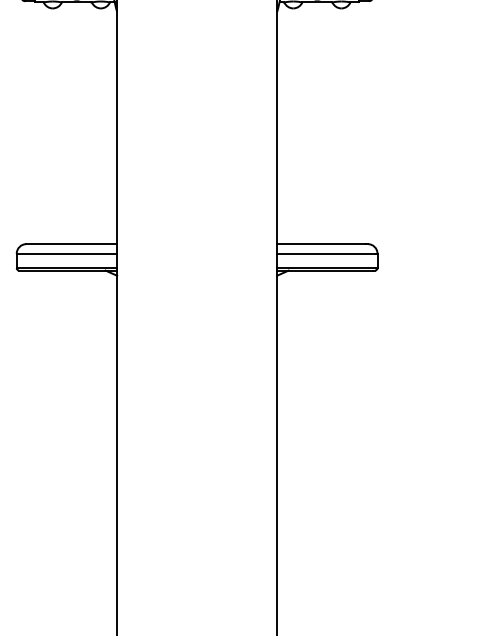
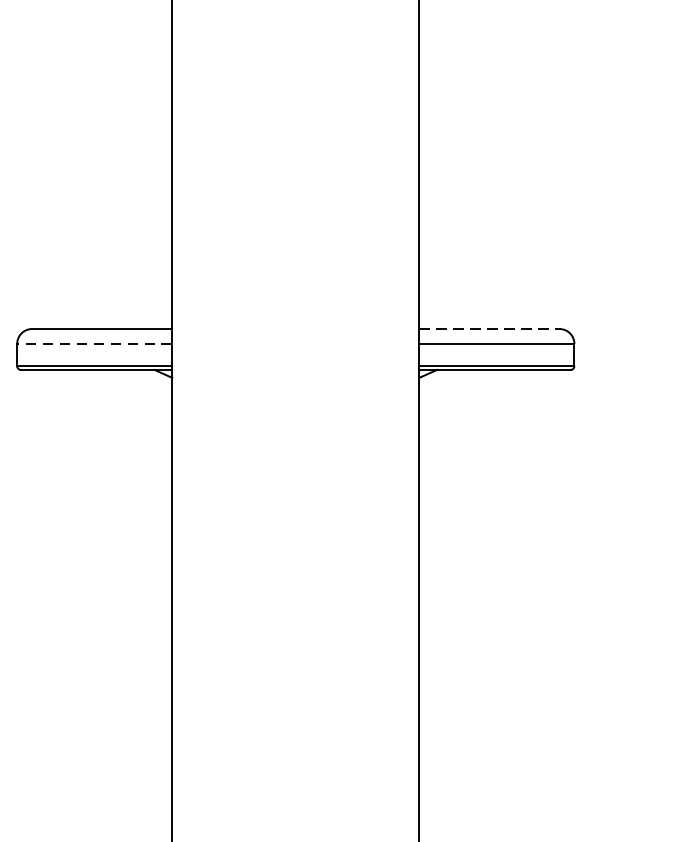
line: (322, 244) -> (489, 329), solid -> dashed
line: (66, 253) -> (94, 343), solid -> dashed

